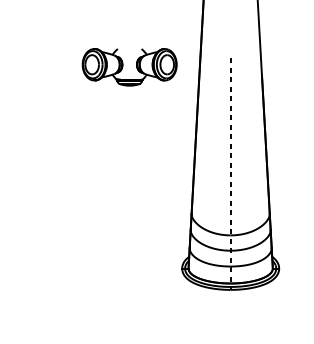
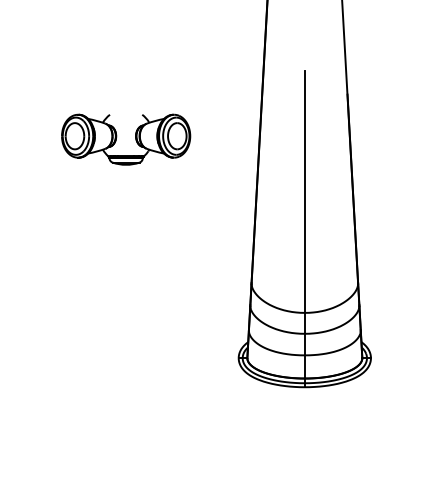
part: (136, 67) -> (135, 139), moved
line: (230, 174) -> (304, 229), dashed -> solid

